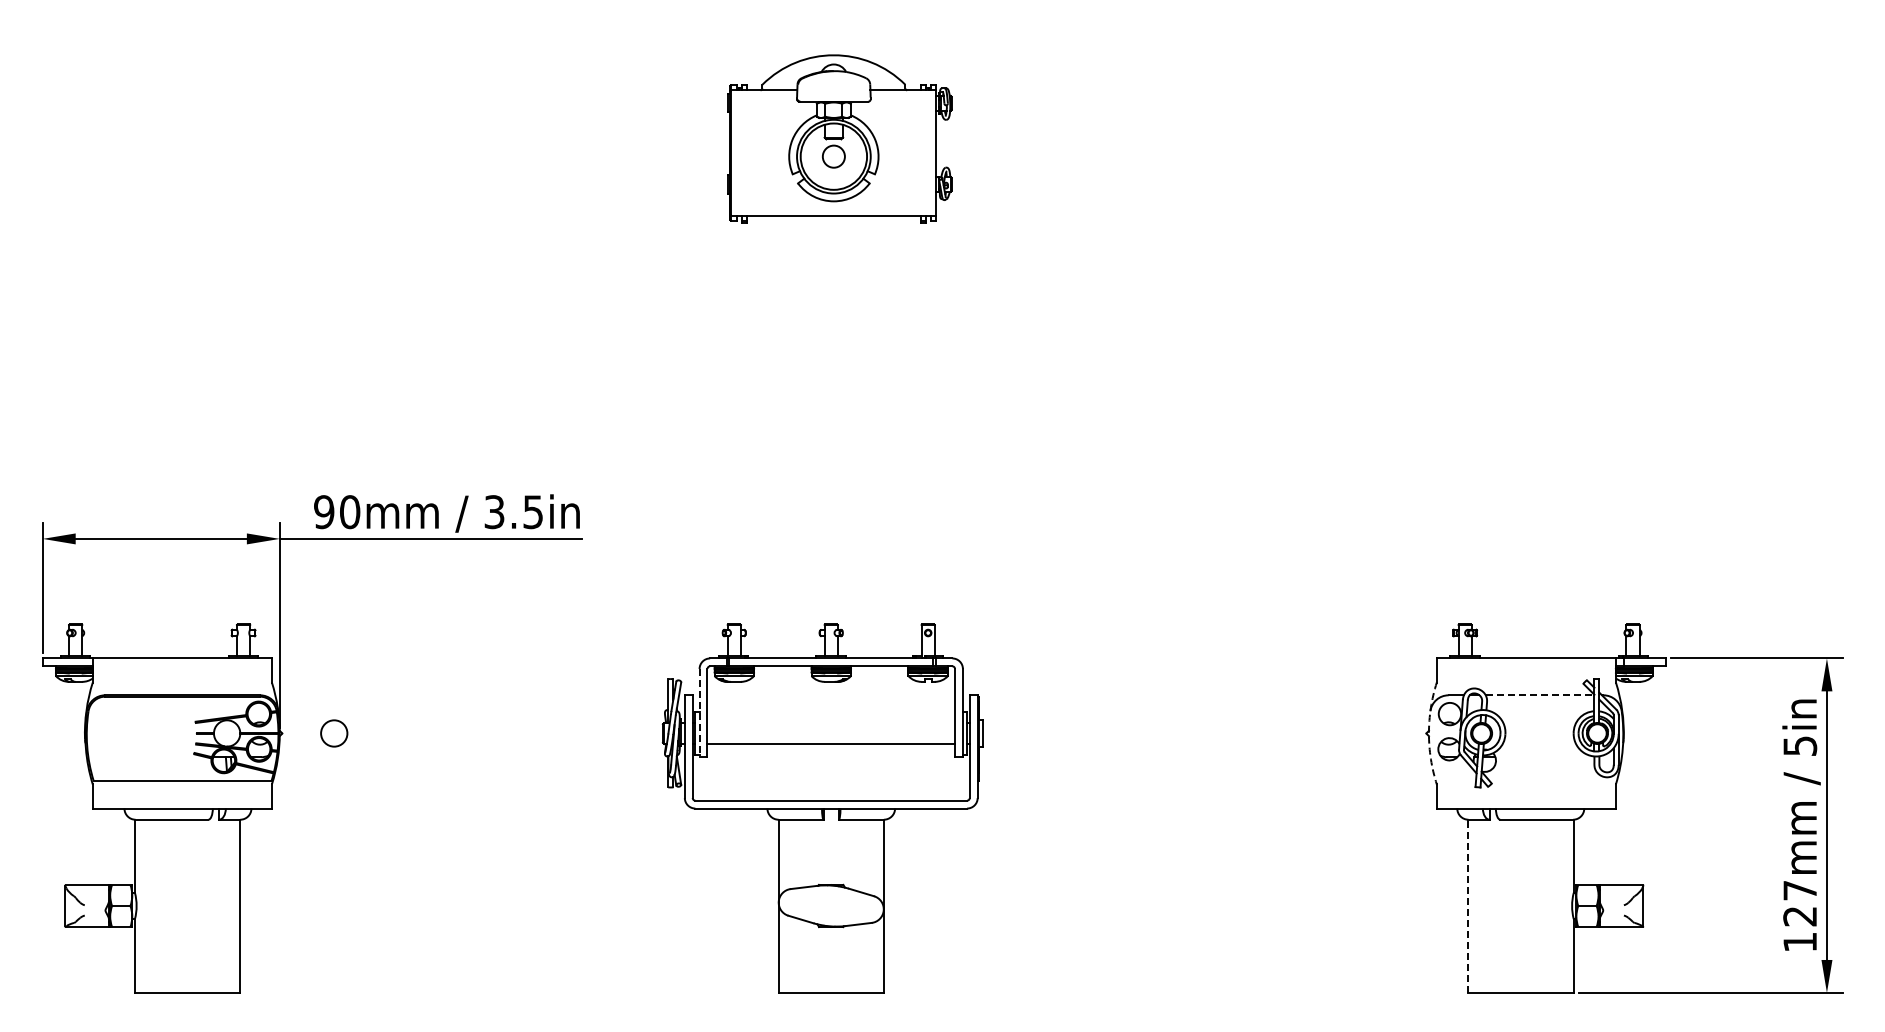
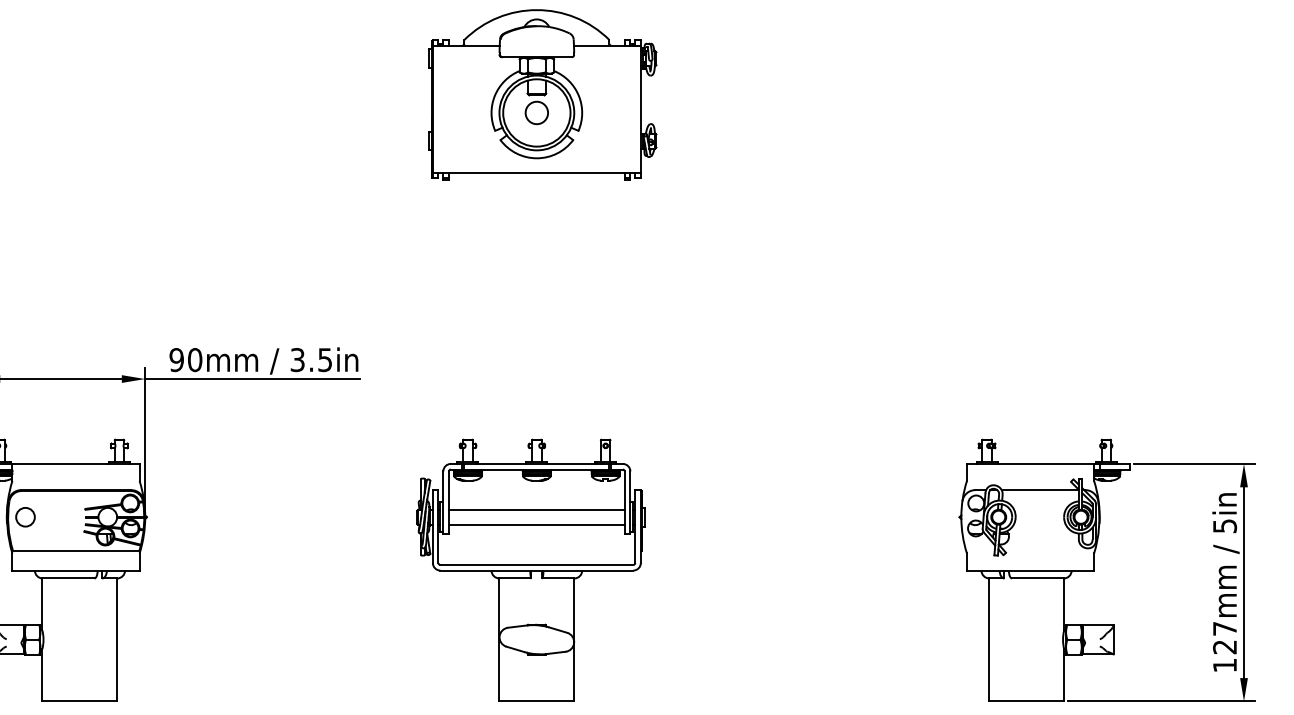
part: (839, 138) -> (542, 94), size x1.43
line: (1540, 695) -> (1040, 490), dashed -> solid
line: (699, 713) -> (443, 503), dashed -> solid
line: (831, 722) -> (537, 509), added
circle: (334, 733) -> (25, 517), moved
arc: (1428, 733) -> (961, 517), dashed -> solid
line: (1468, 906) -> (989, 640), dashed -> solid

